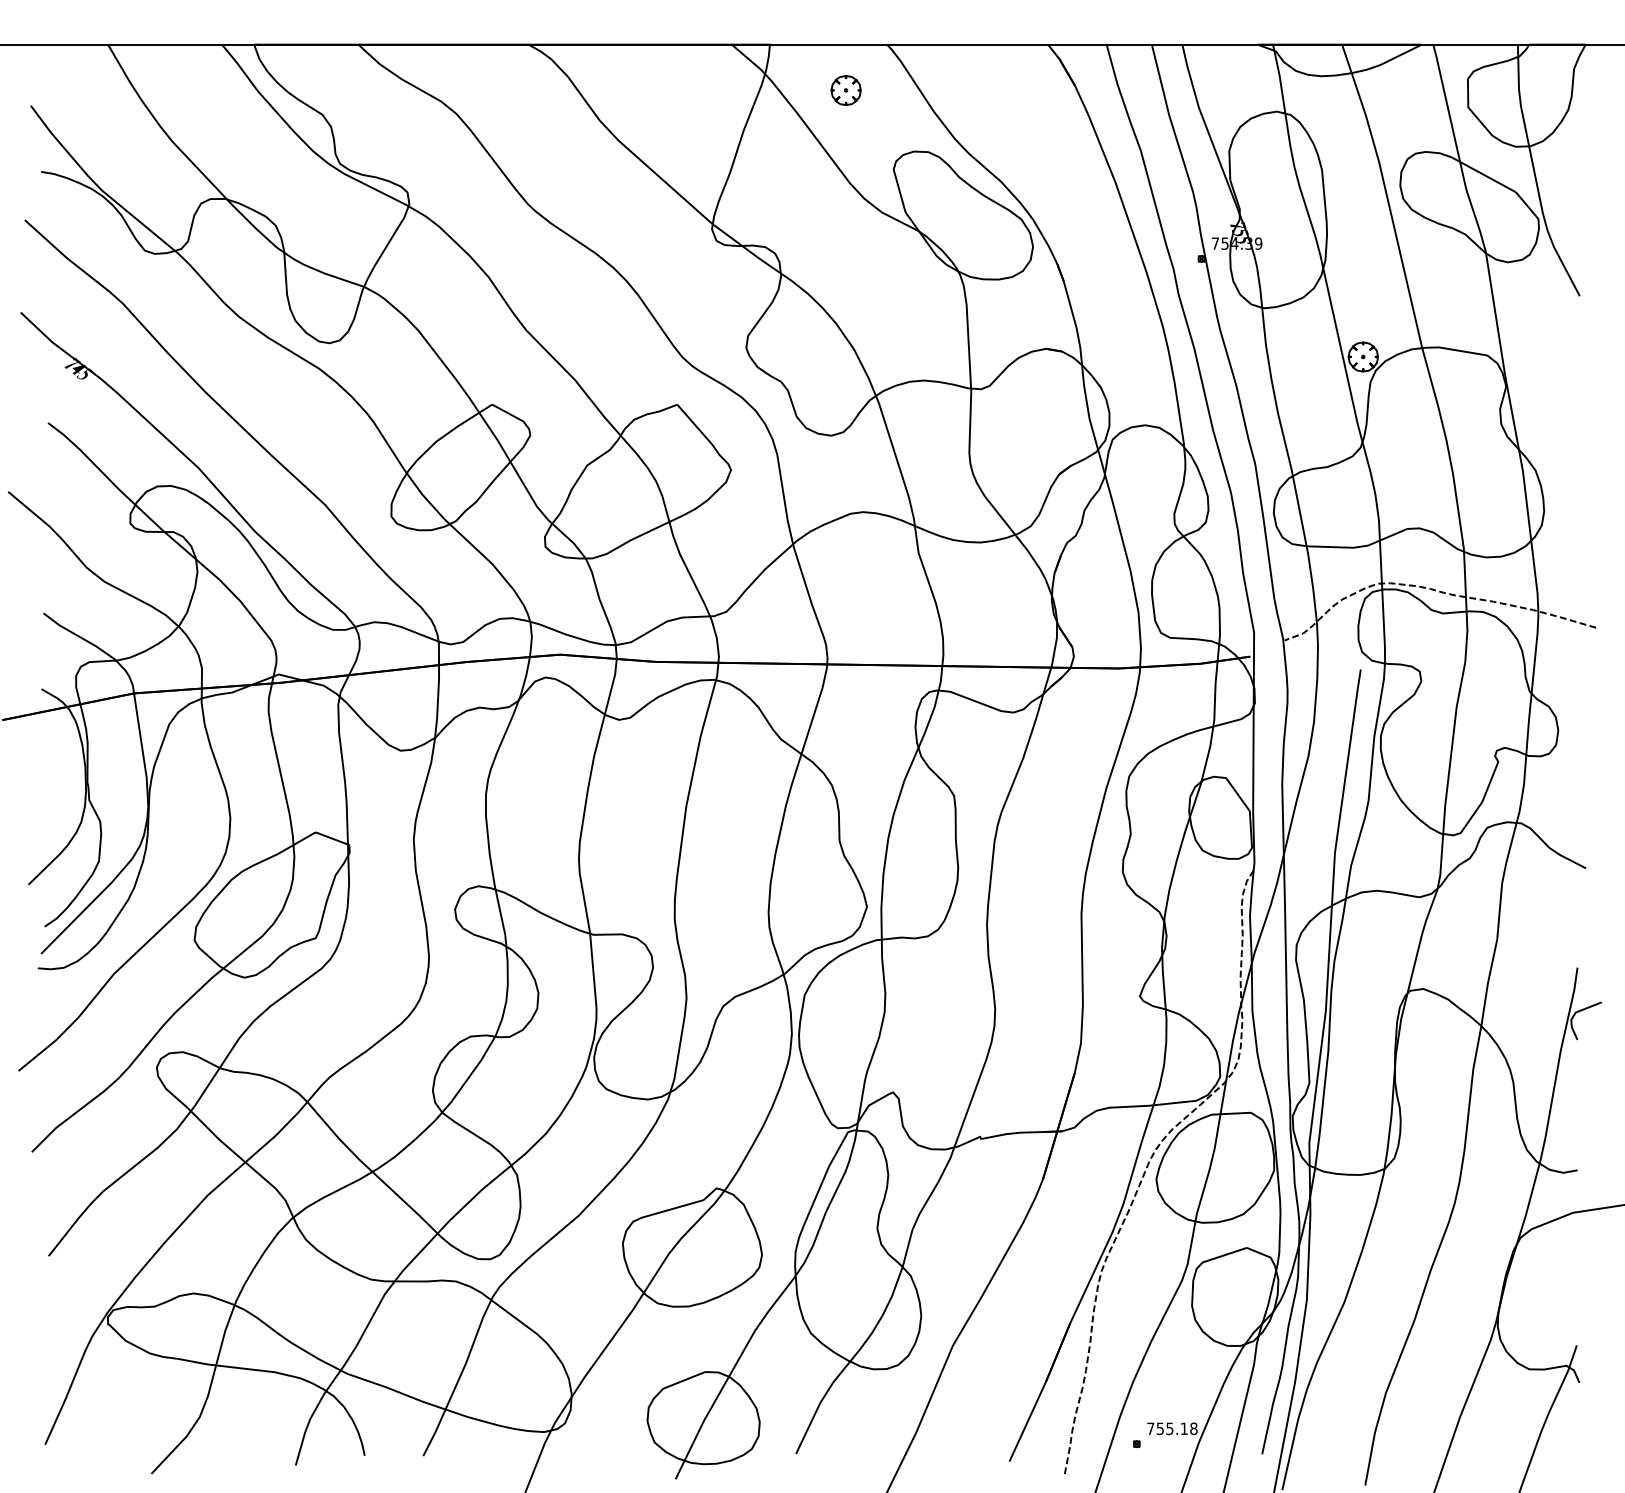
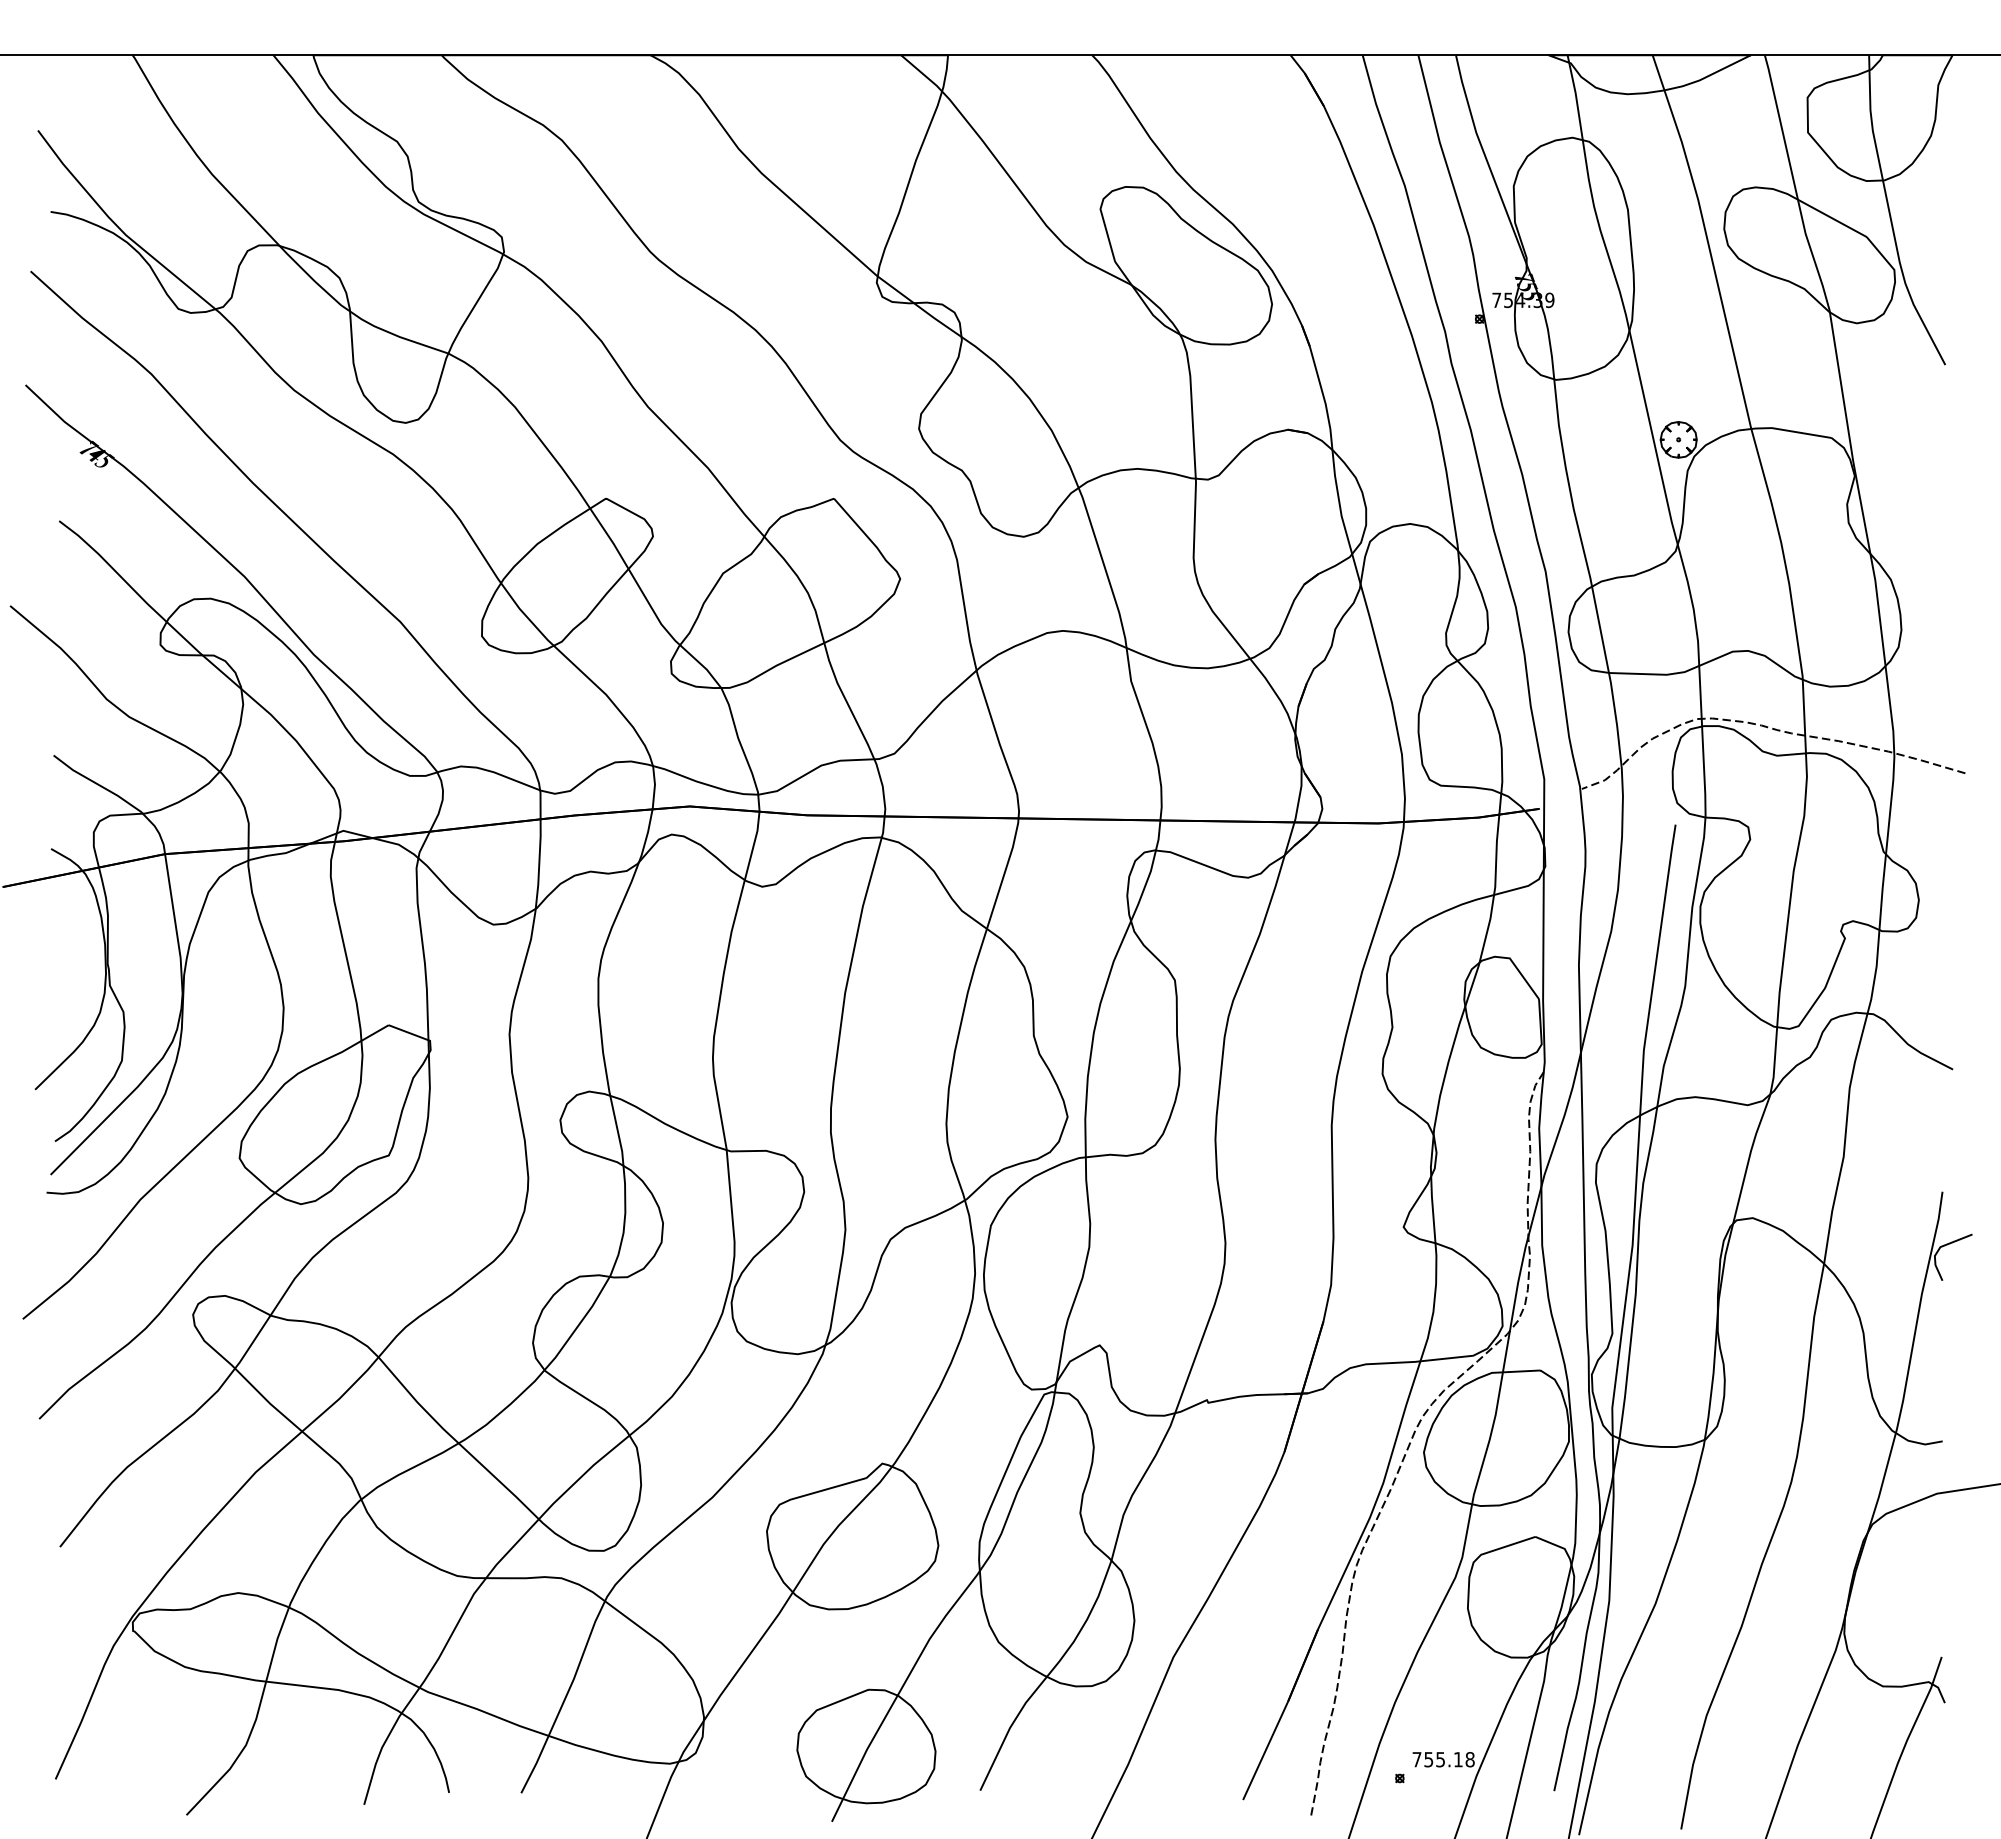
part: (845, 90) -> (1041, 111), removed

